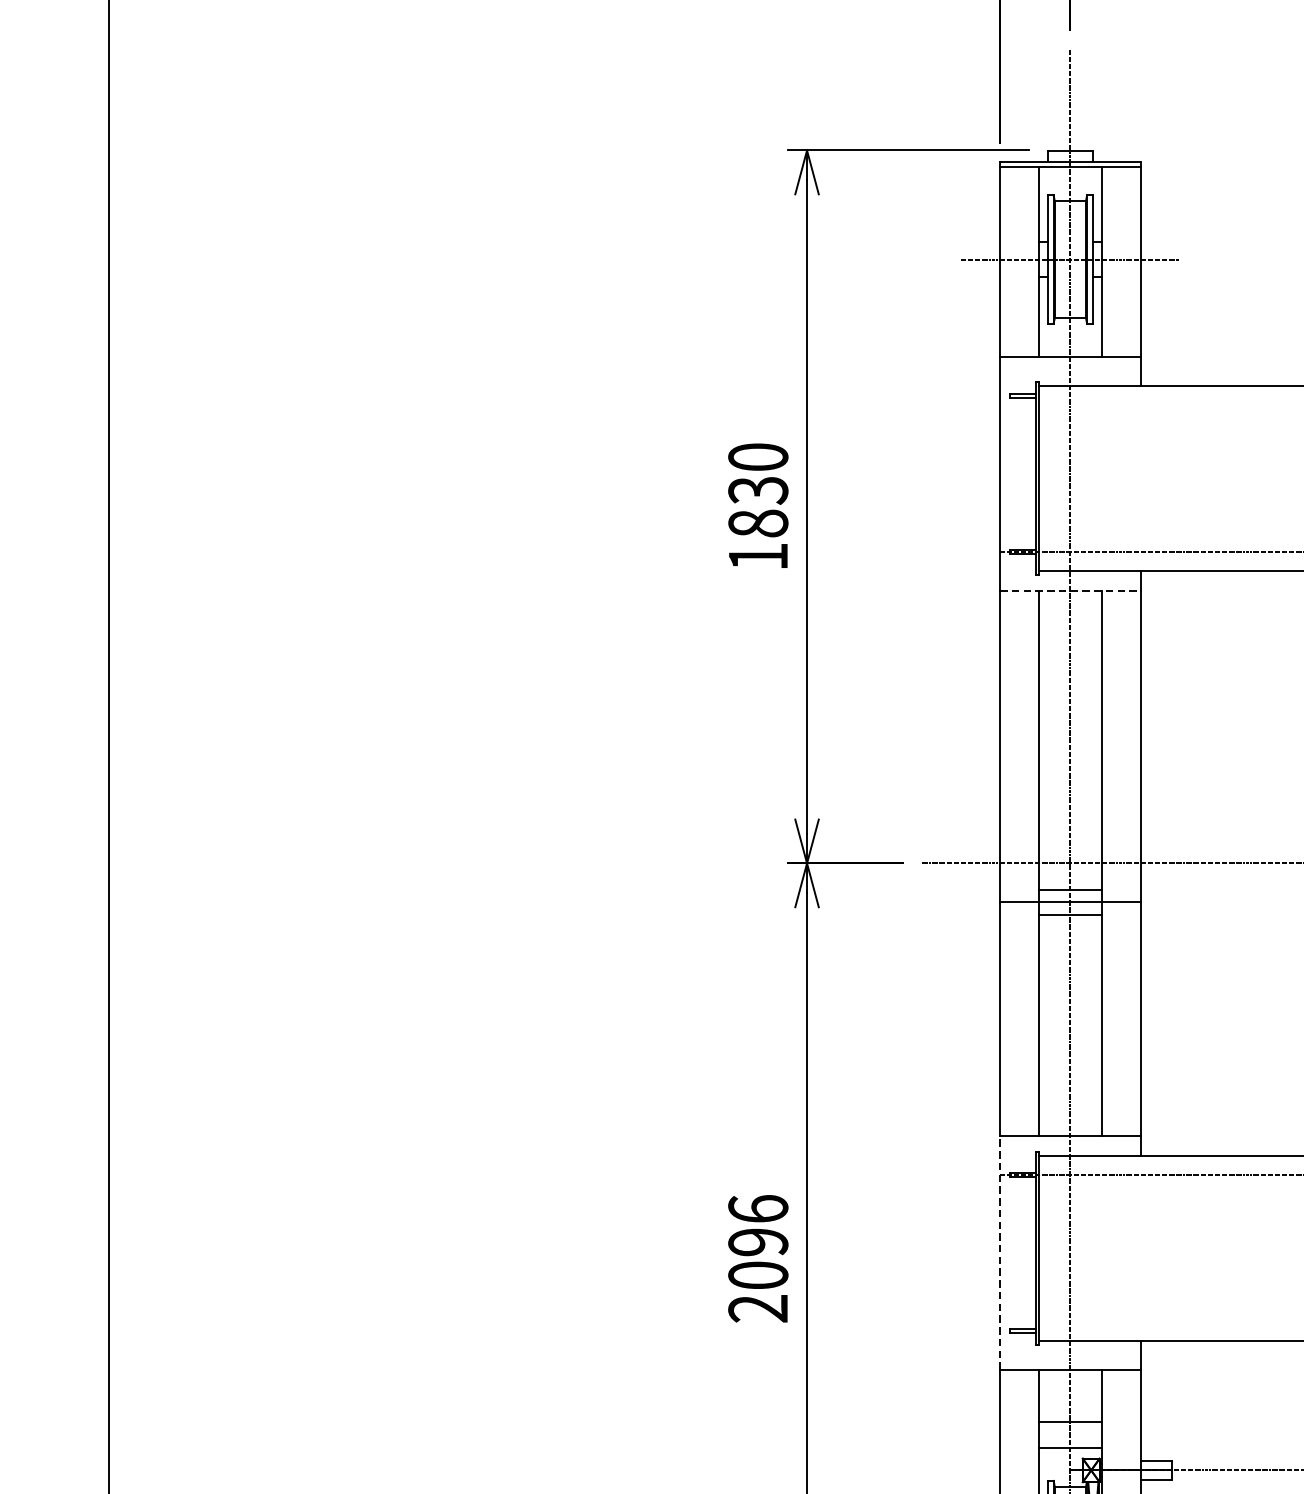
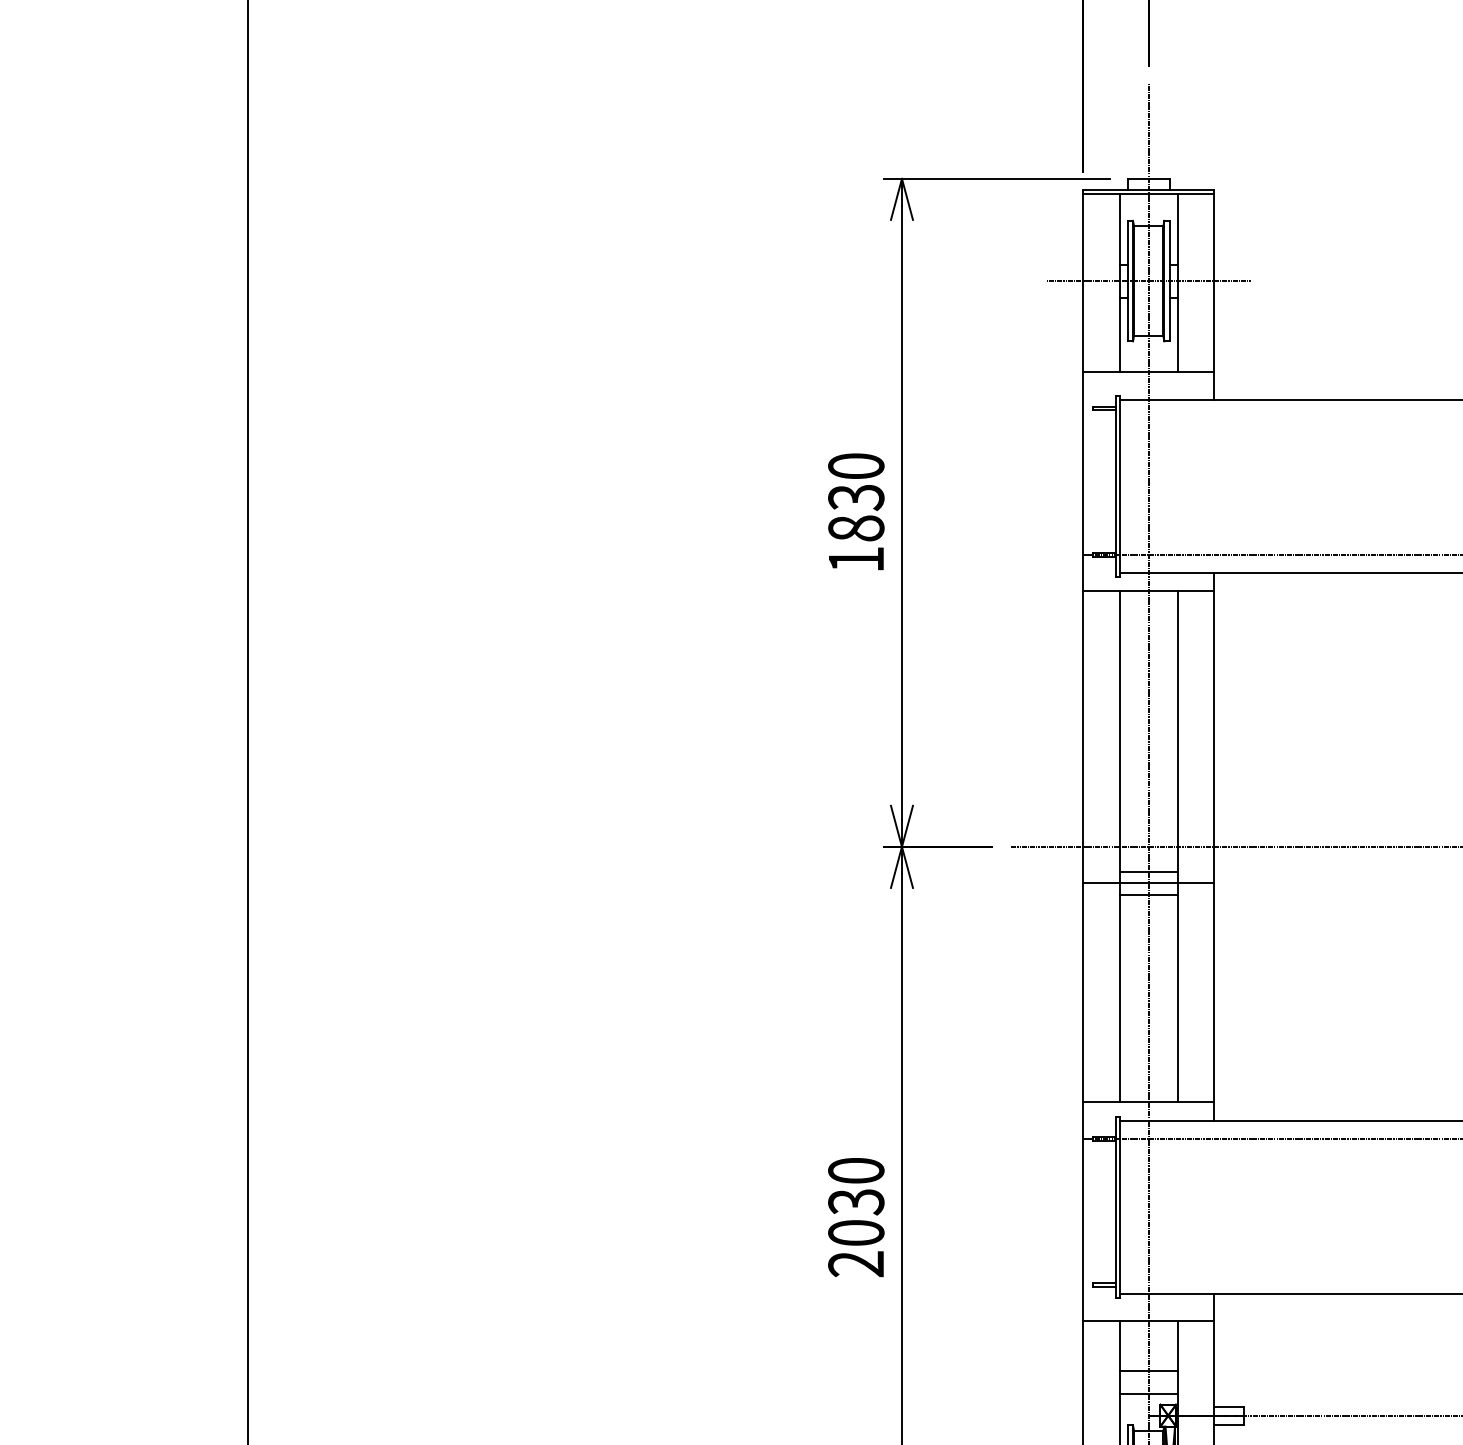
line: (1070, 590) -> (1148, 591), dashed -> solid
text: (758, 1225) -> (856, 1186), 2096 -> 2030
line: (1000, 1252) -> (1083, 1211), dashed -> solid

